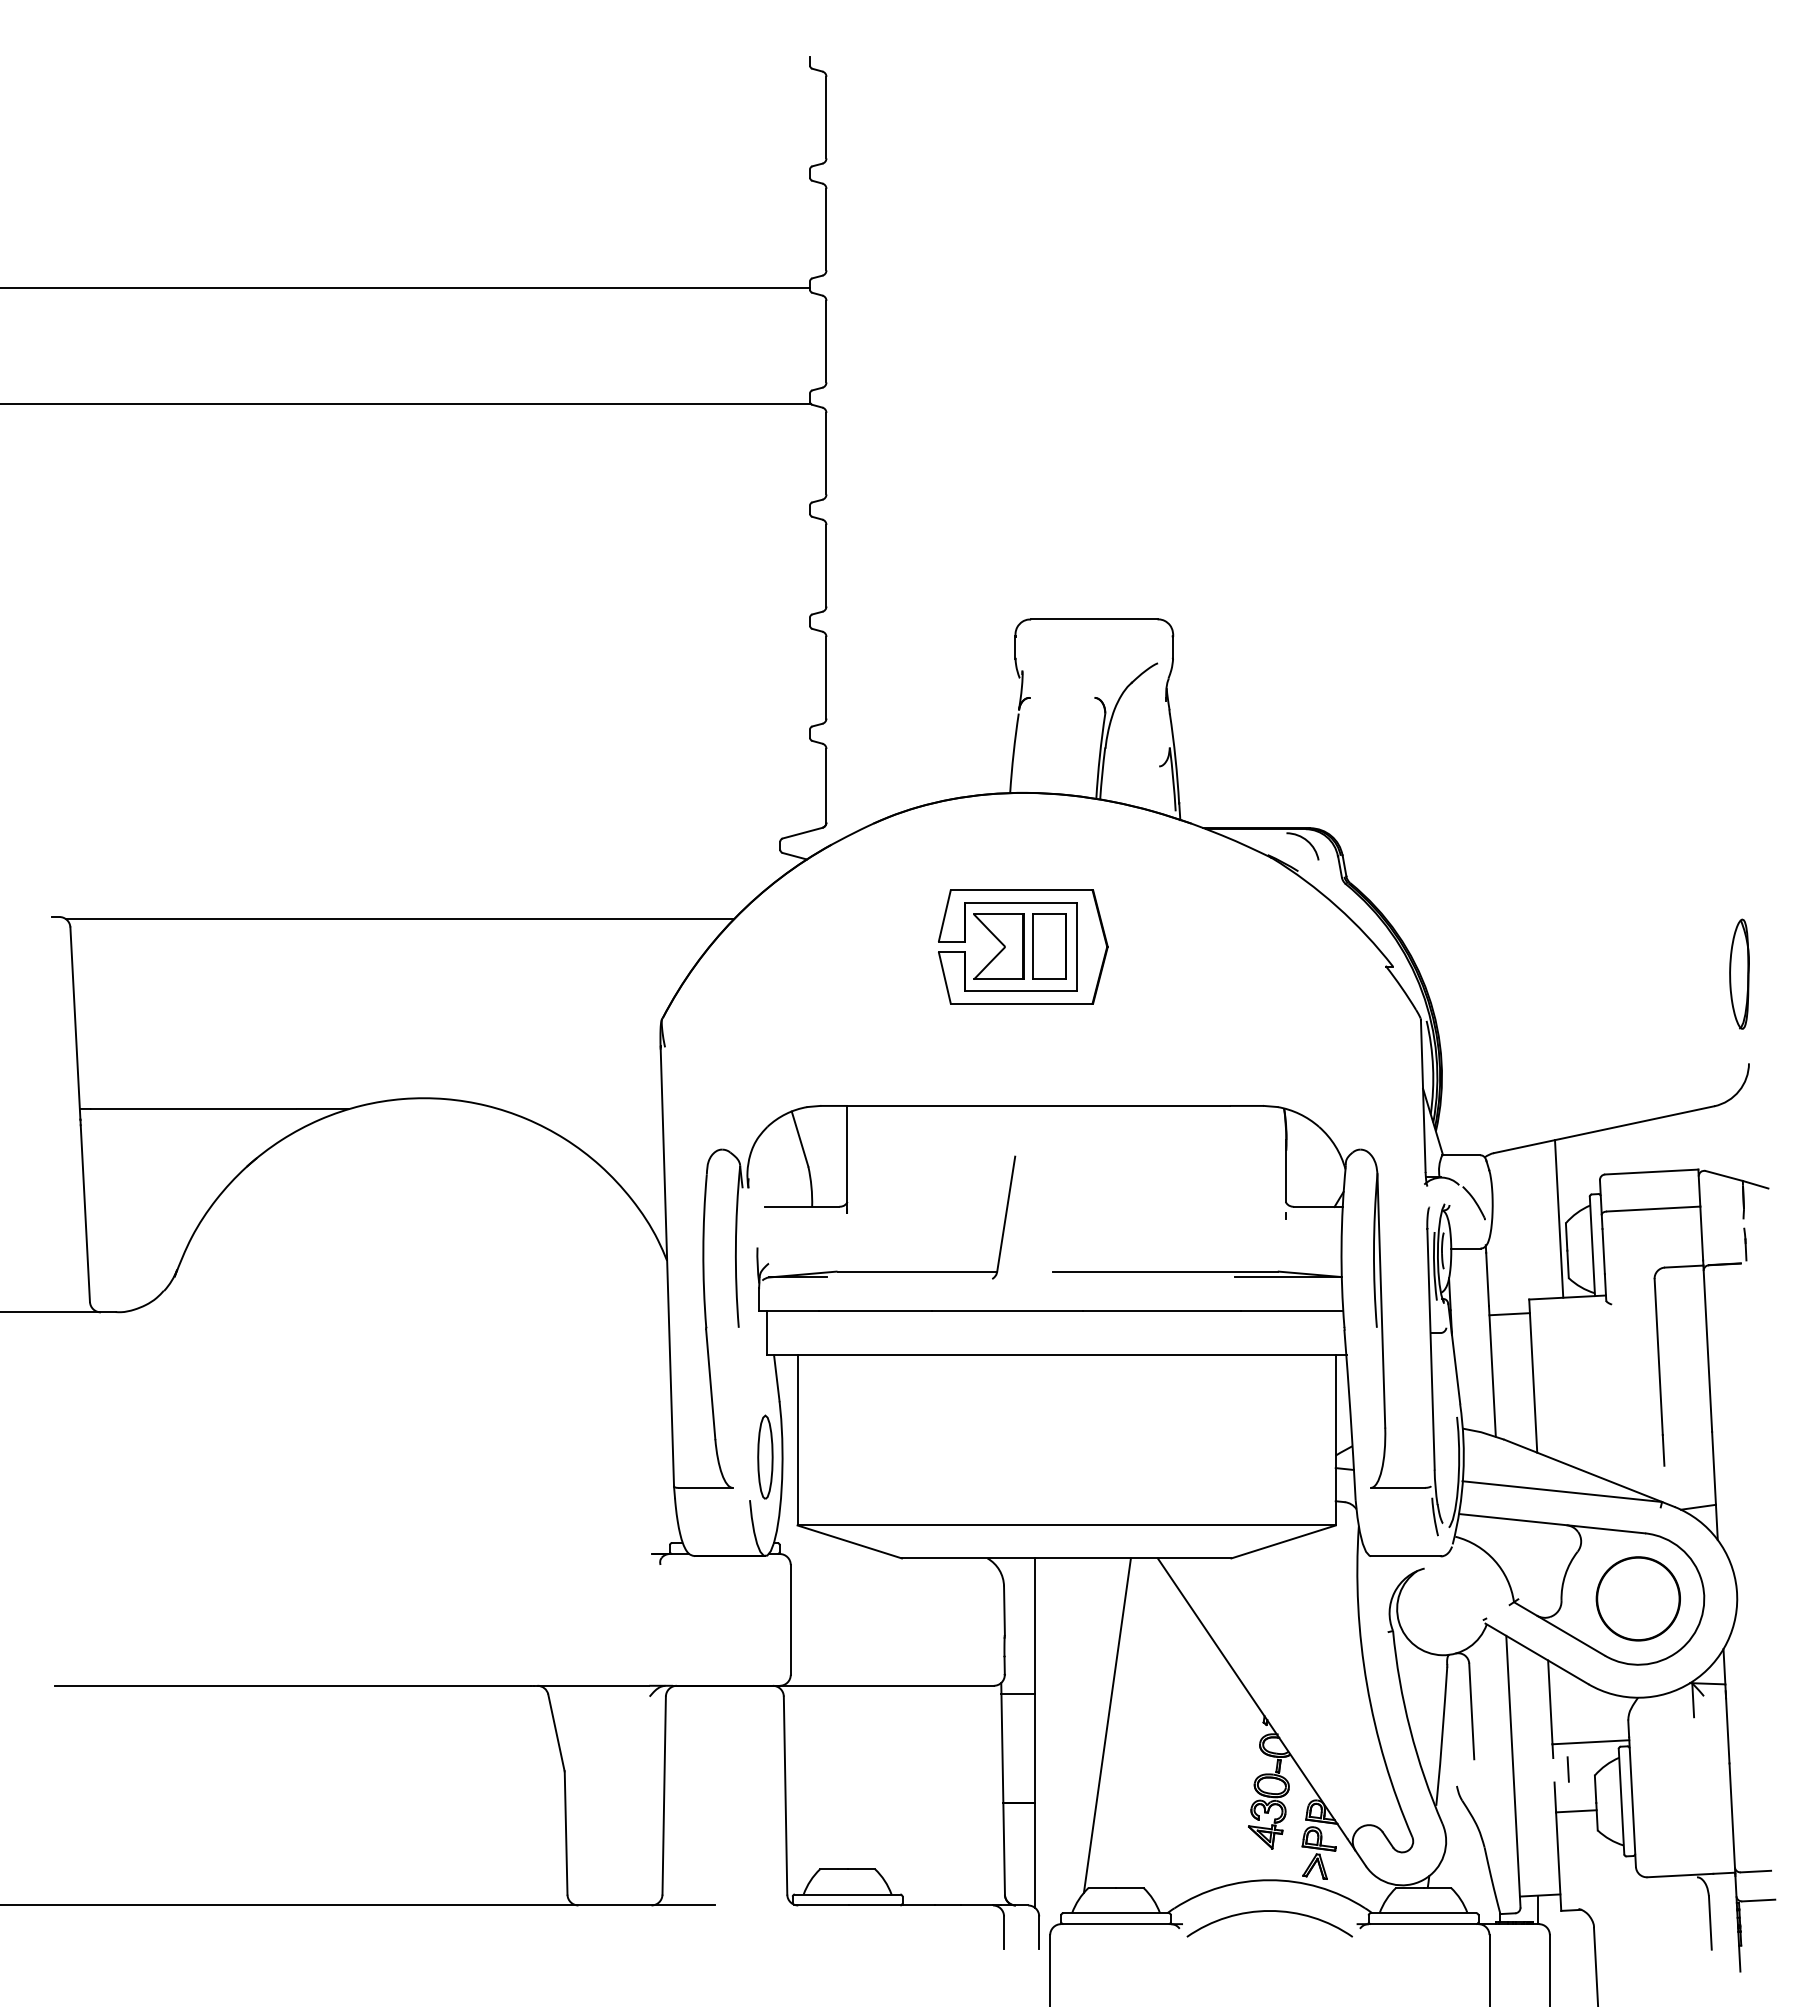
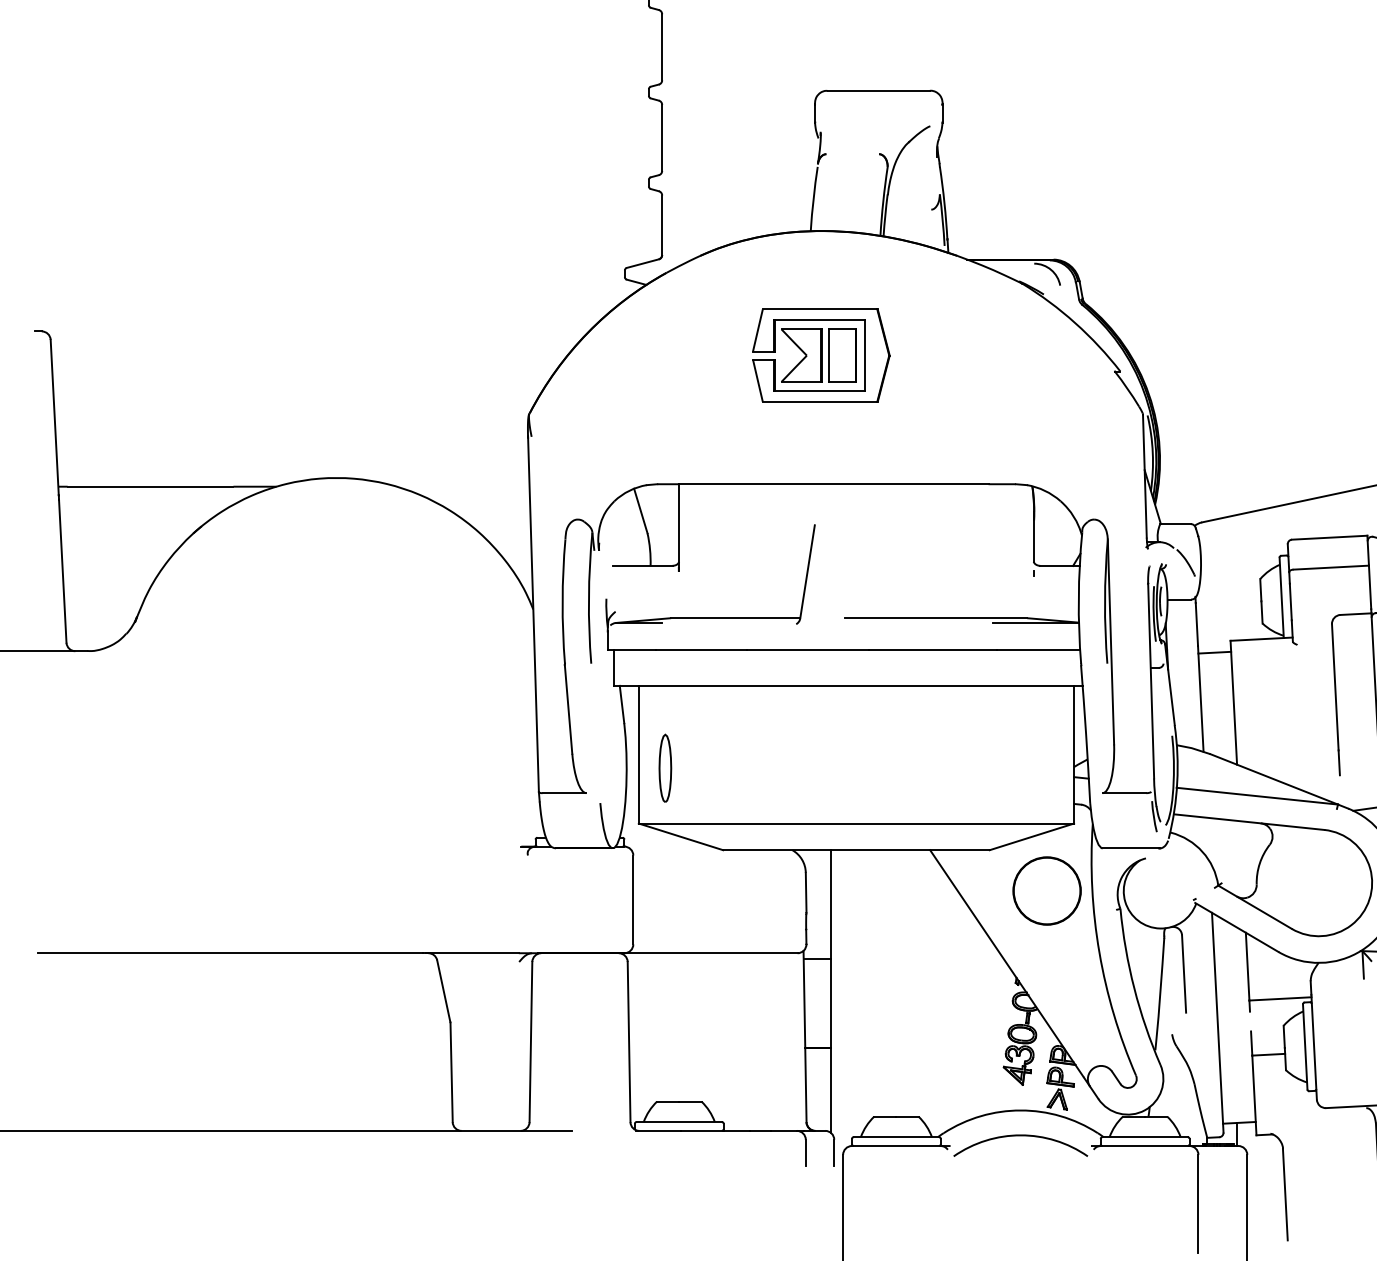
line: (400, 919) -> (317, 333), removed
line: (1558, 1218) -> (1254, 575), removed
part: (765, 1456) -> (665, 767), moved
circle: (1637, 1598) -> (1046, 890), moved
line: (1106, 1725) -> (888, 985), removed
line: (1567, 1769) -> (1261, 1020), removed

